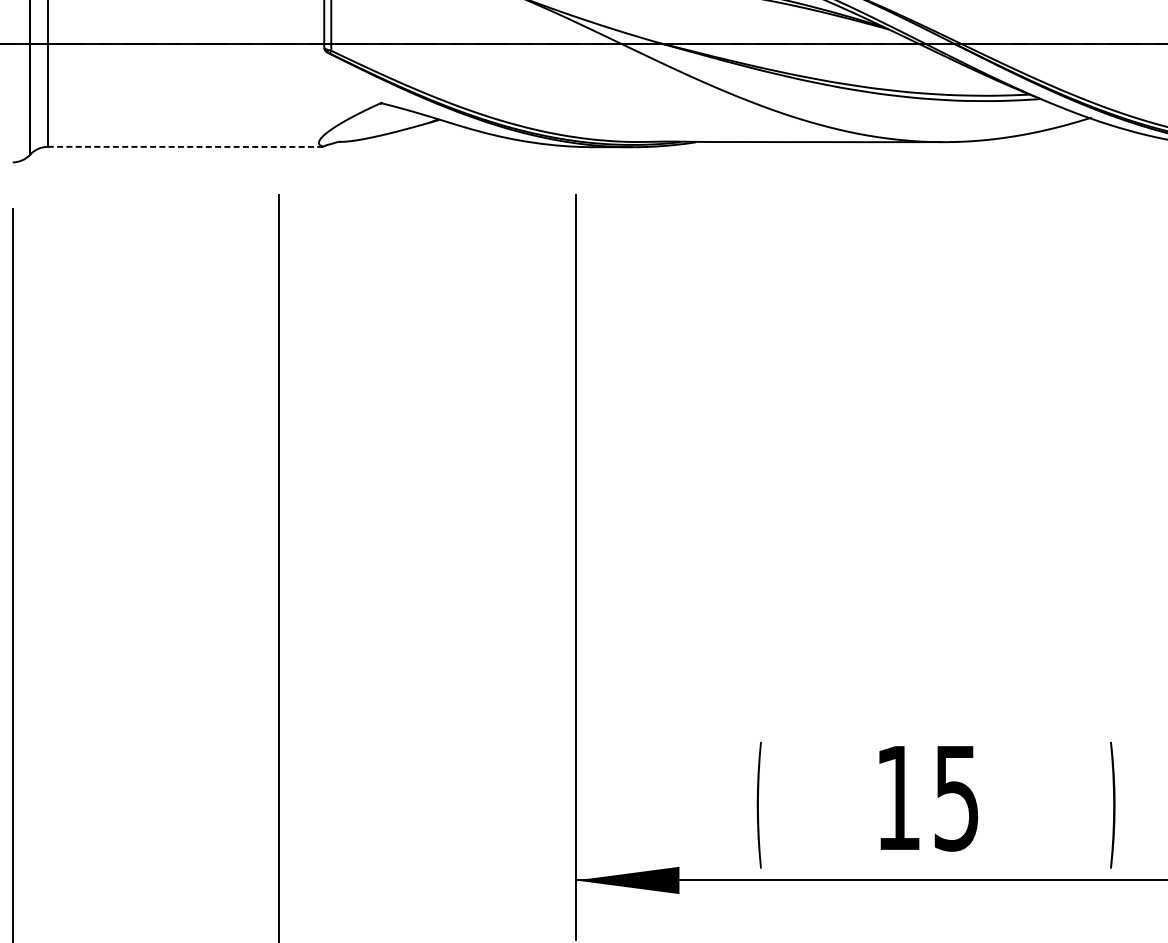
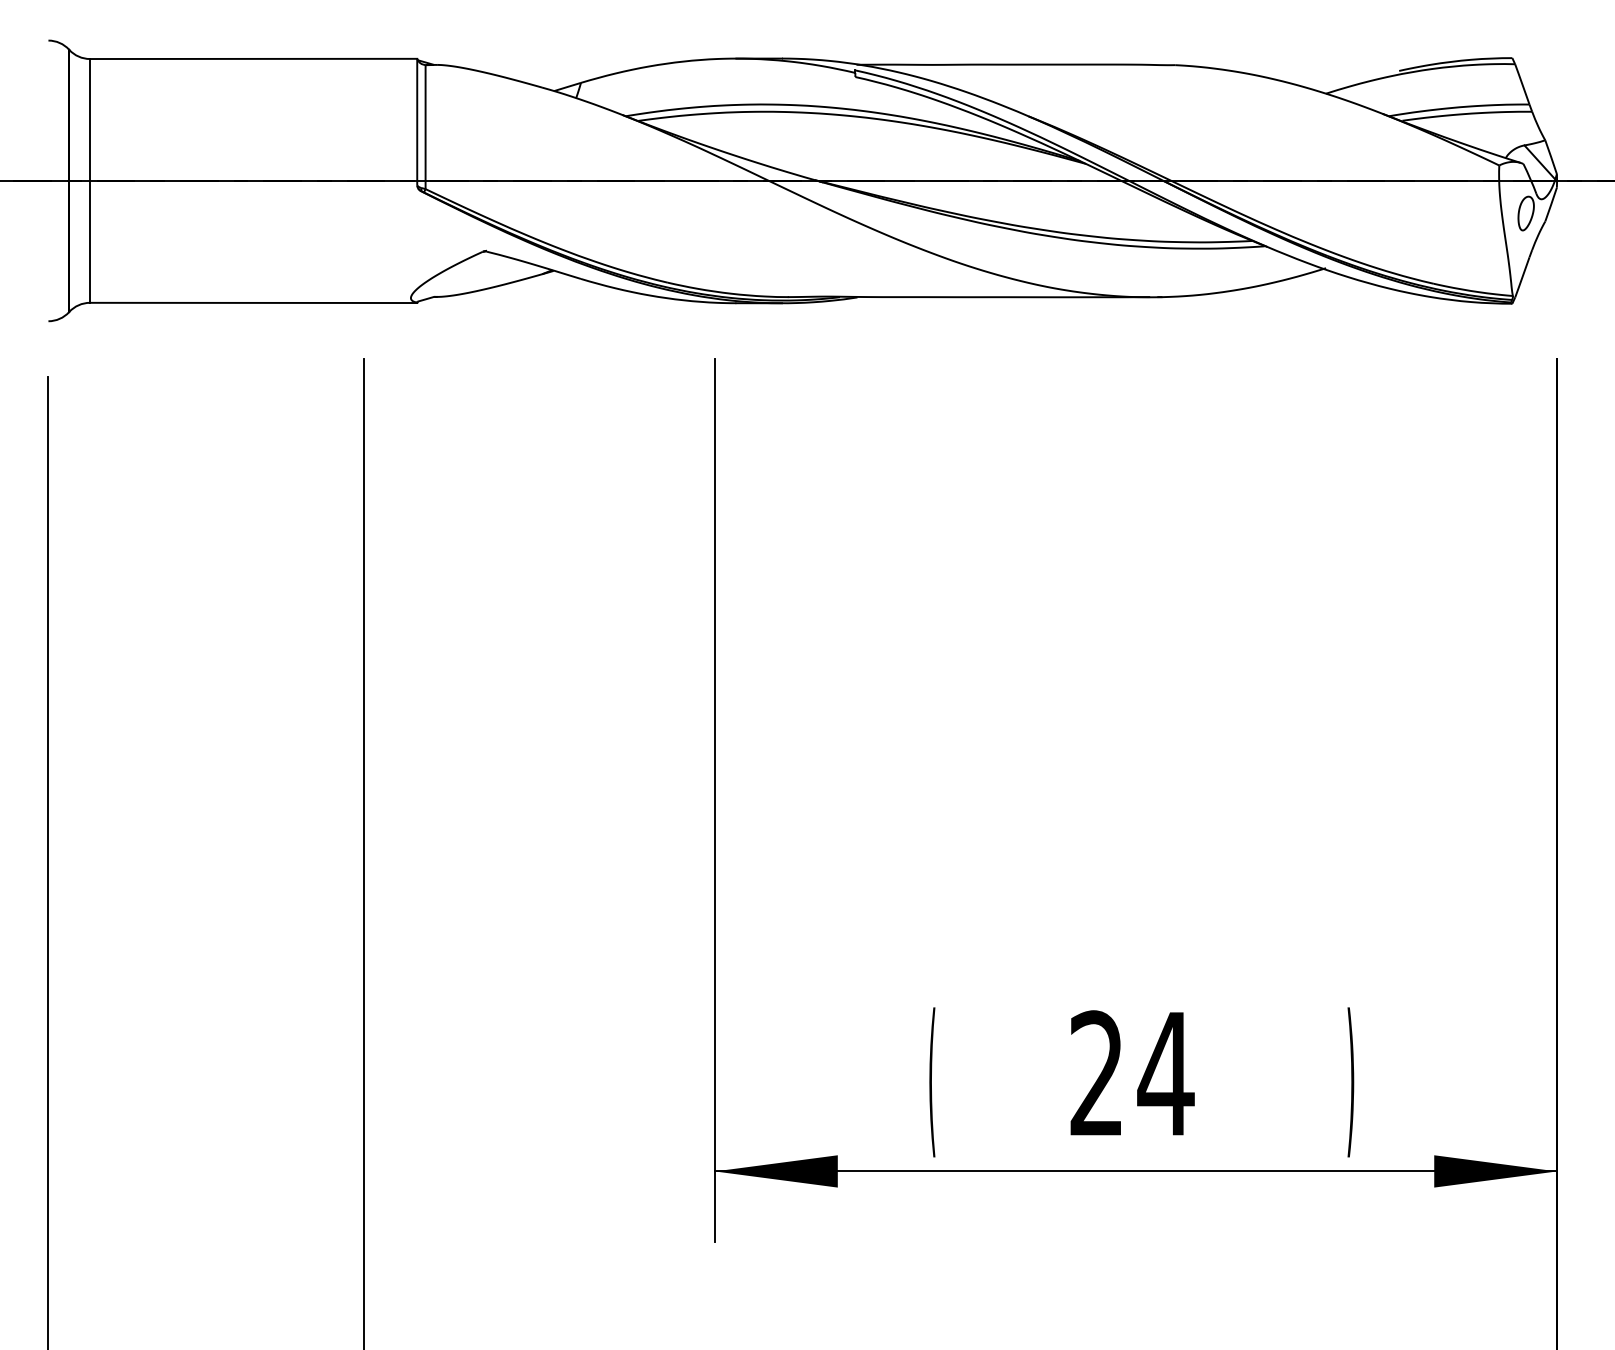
line: (185, 146) -> (253, 302), dashed -> solid
text: (928, 797) -> (1132, 1073), 15 -> 24

